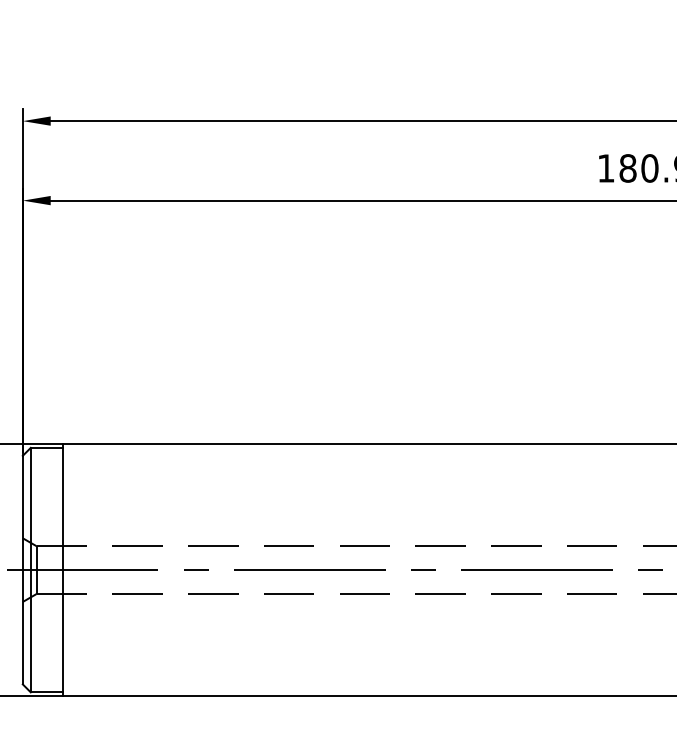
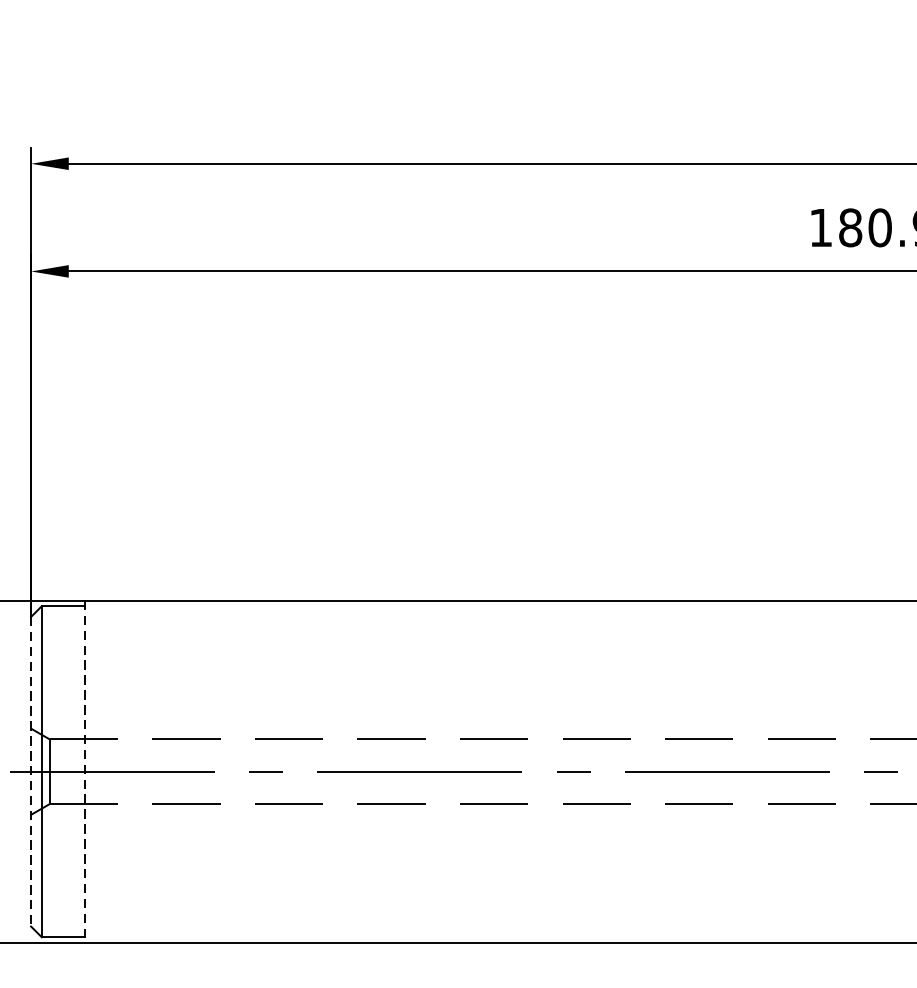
line: (22, 570) -> (30, 772), solid -> dashed
line: (62, 570) -> (84, 772), solid -> dashed

